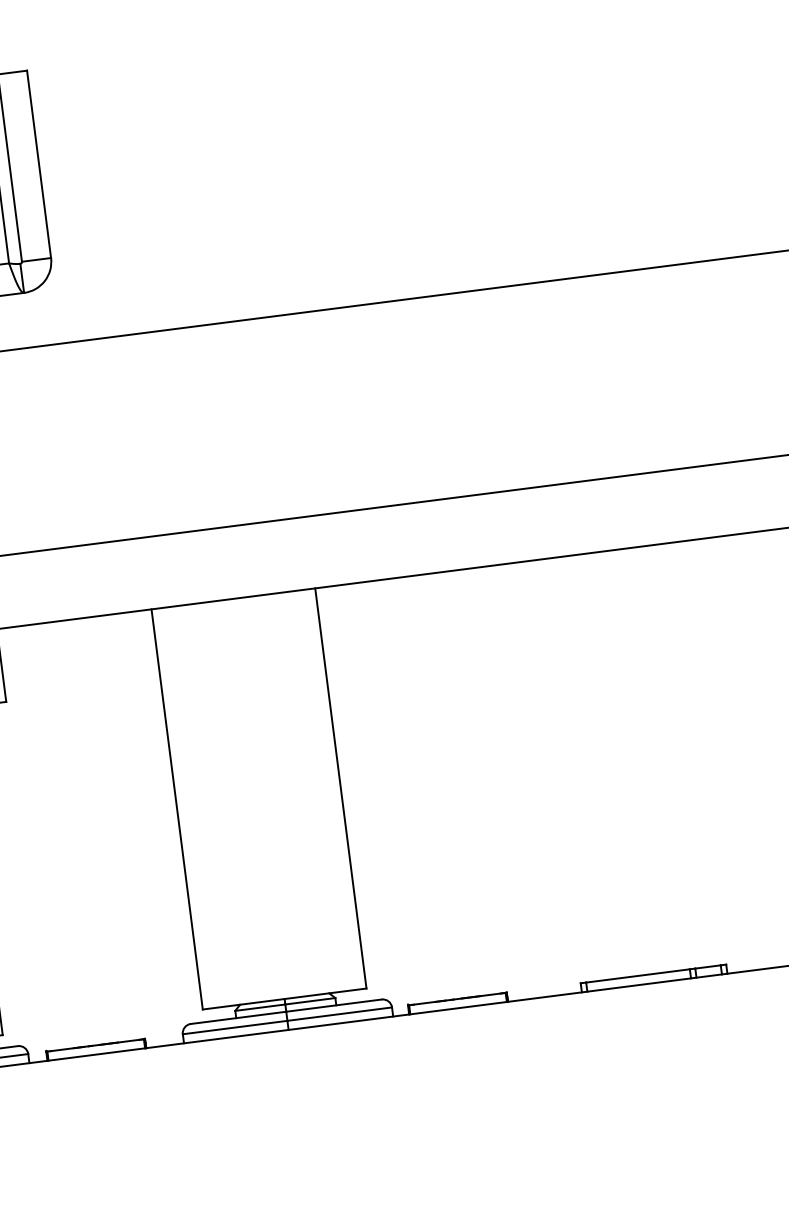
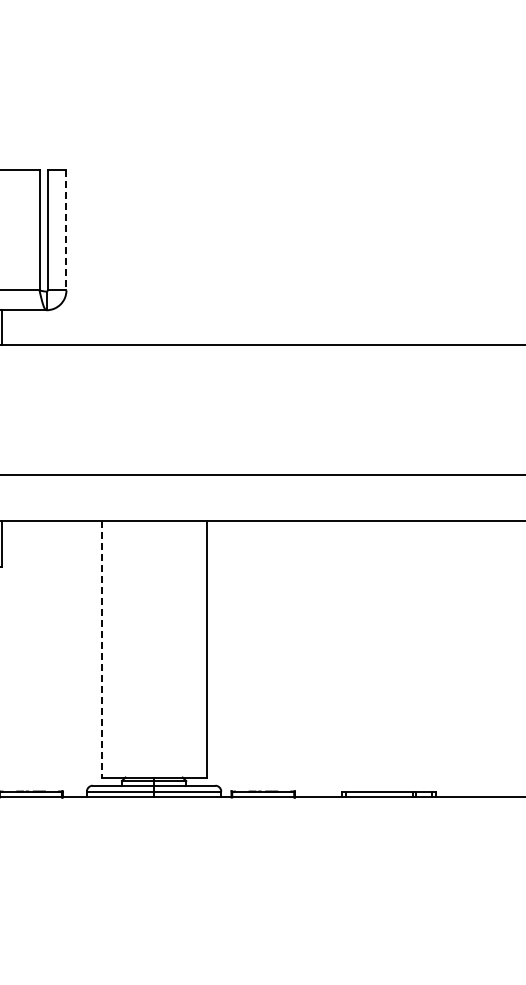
line: (39, 164) -> (66, 230), solid -> dashed
line: (177, 810) -> (101, 649), solid -> dashed

